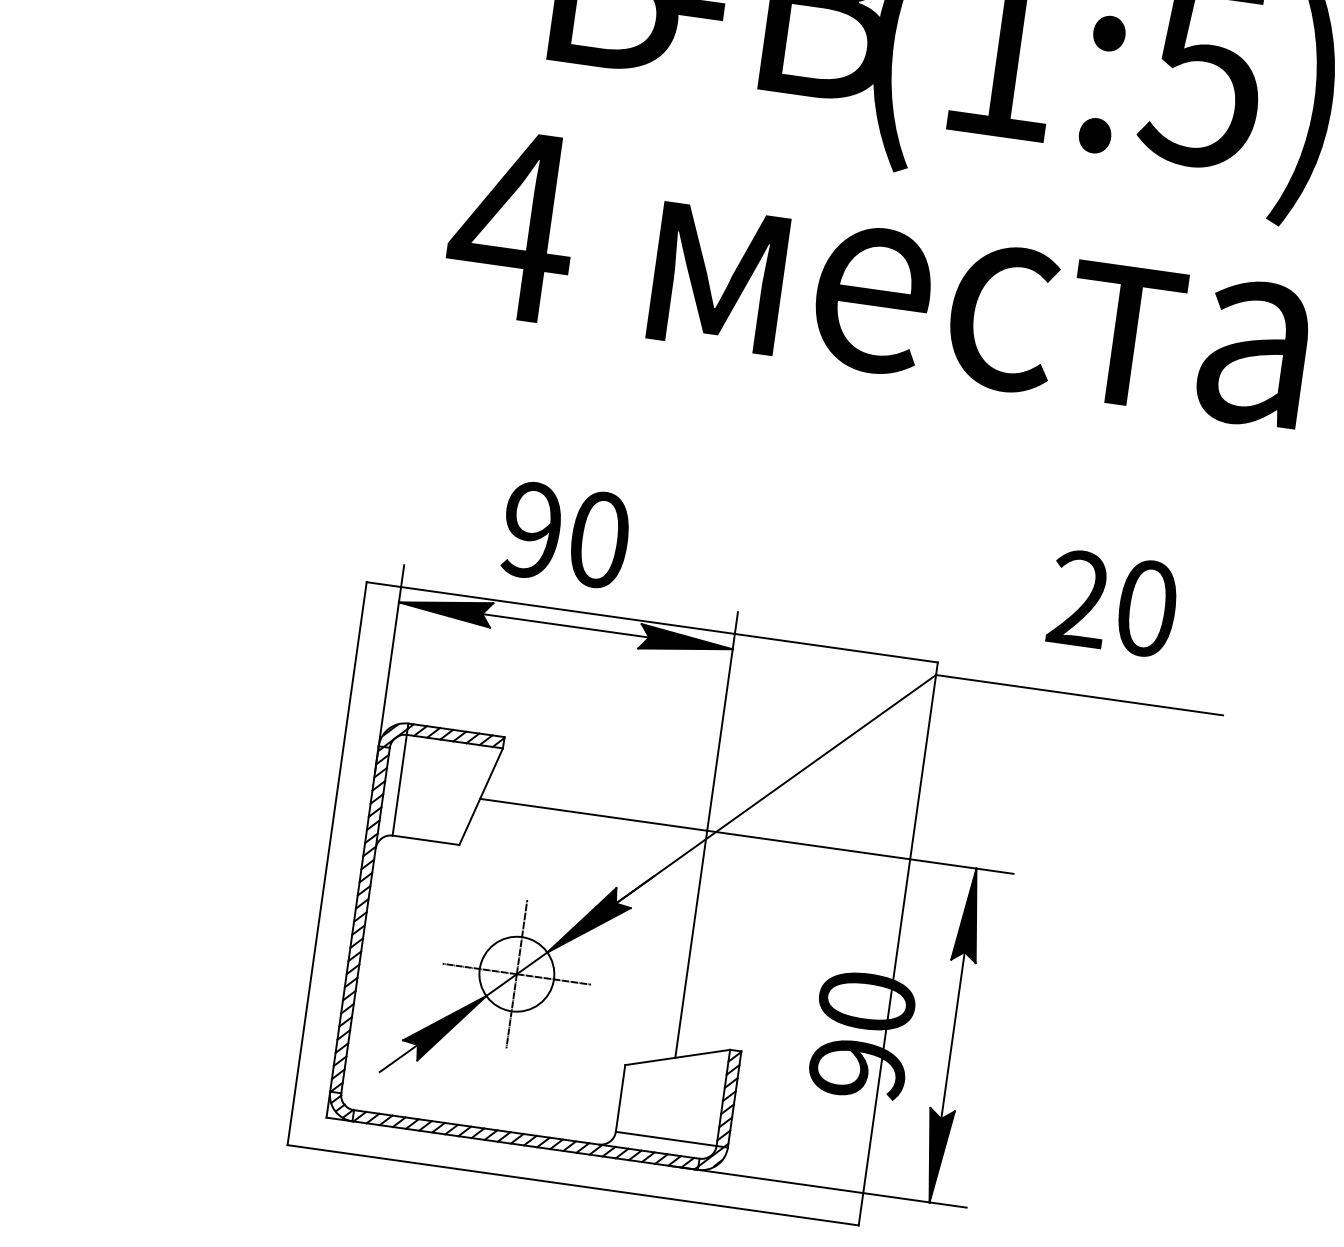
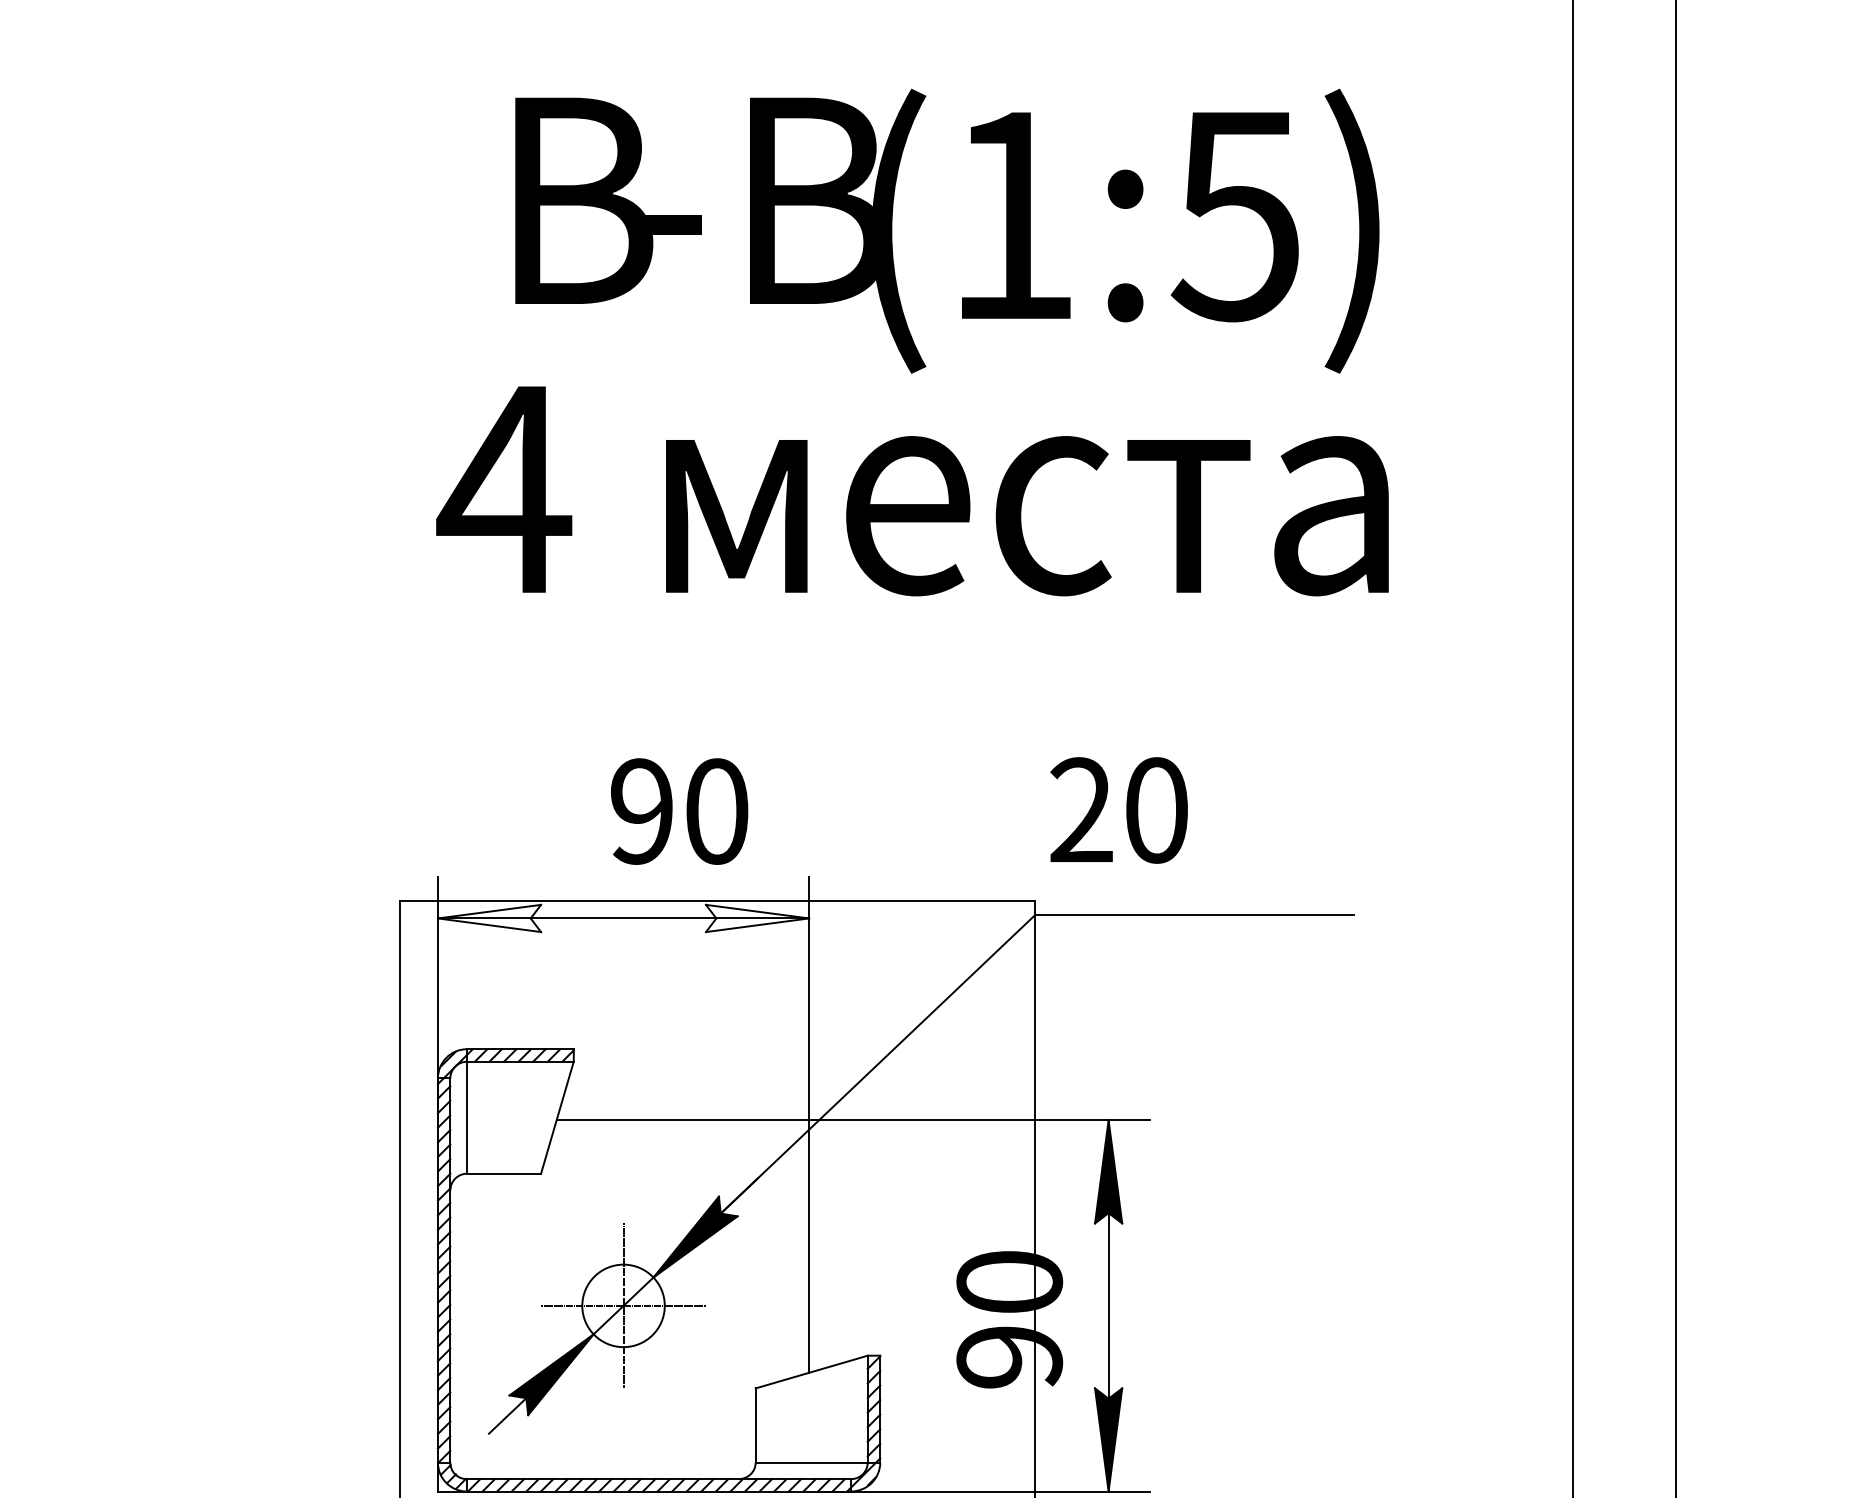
text: (565, 535) -> (679, 811), moved
text: (1112, 603) -> (1118, 810), moved
fill: (445, 608) -> (489, 918), removed
fill: (686, 642) -> (757, 918), removed

